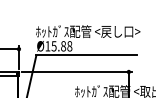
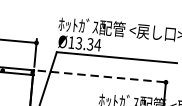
text: (61, 46) -> (87, 44), Ø15.88 -> Ø13.34
line: (77, 71) -> (104, 76), solid -> dashed

